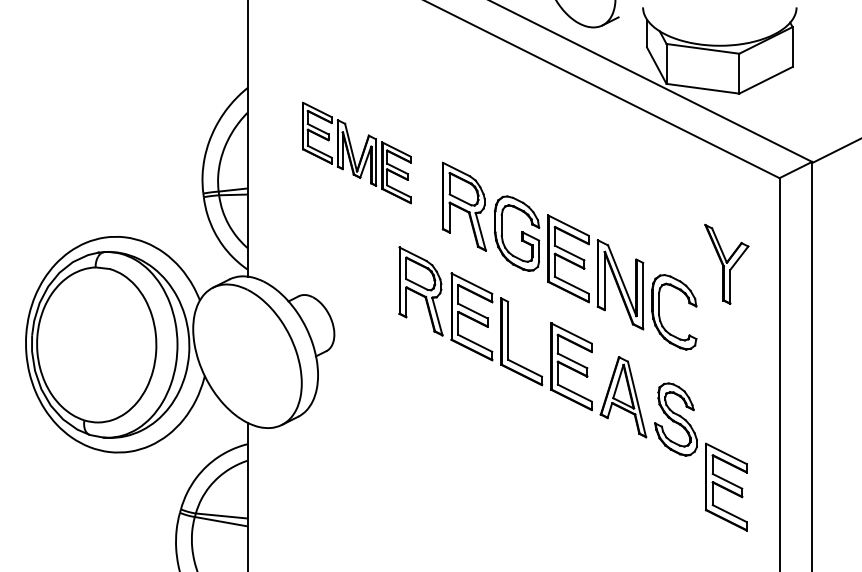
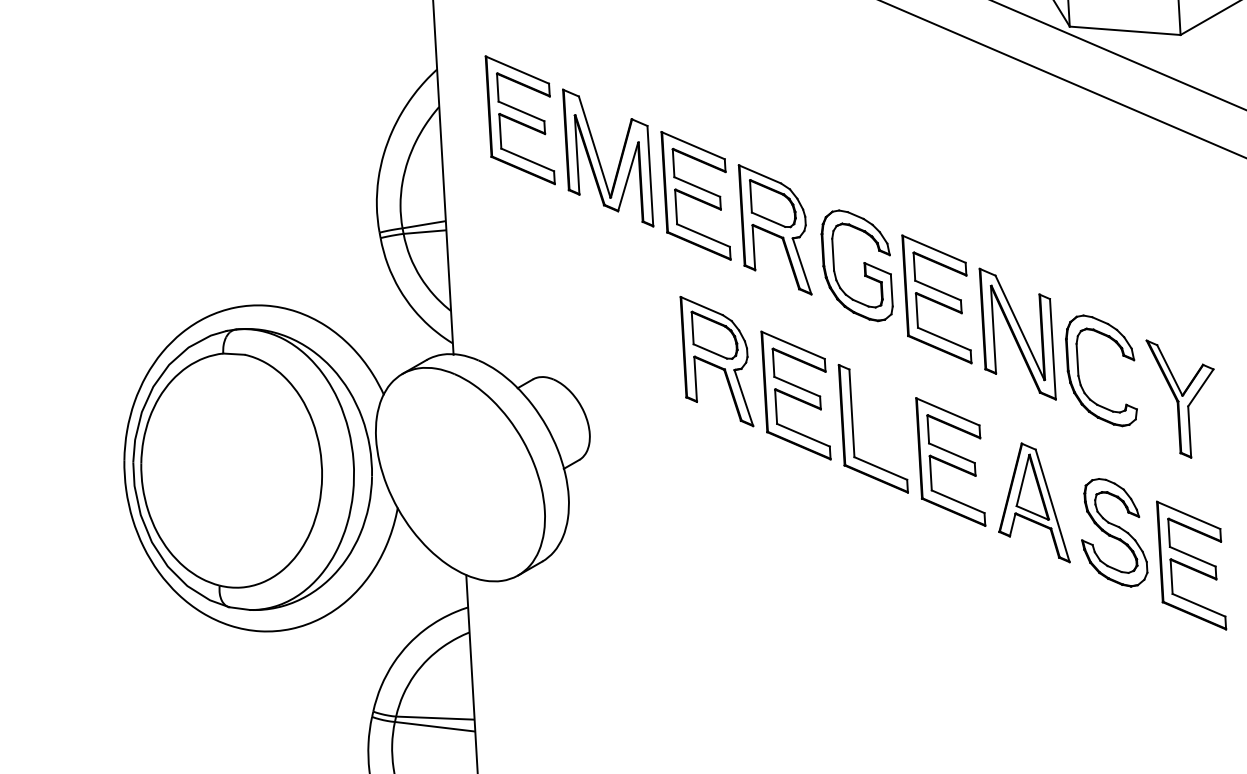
part: (356, 152) -> (607, 157), size x1.43
part: (726, 263) -> (1182, 396), moved
part: (726, 486) -> (1191, 564), moved

